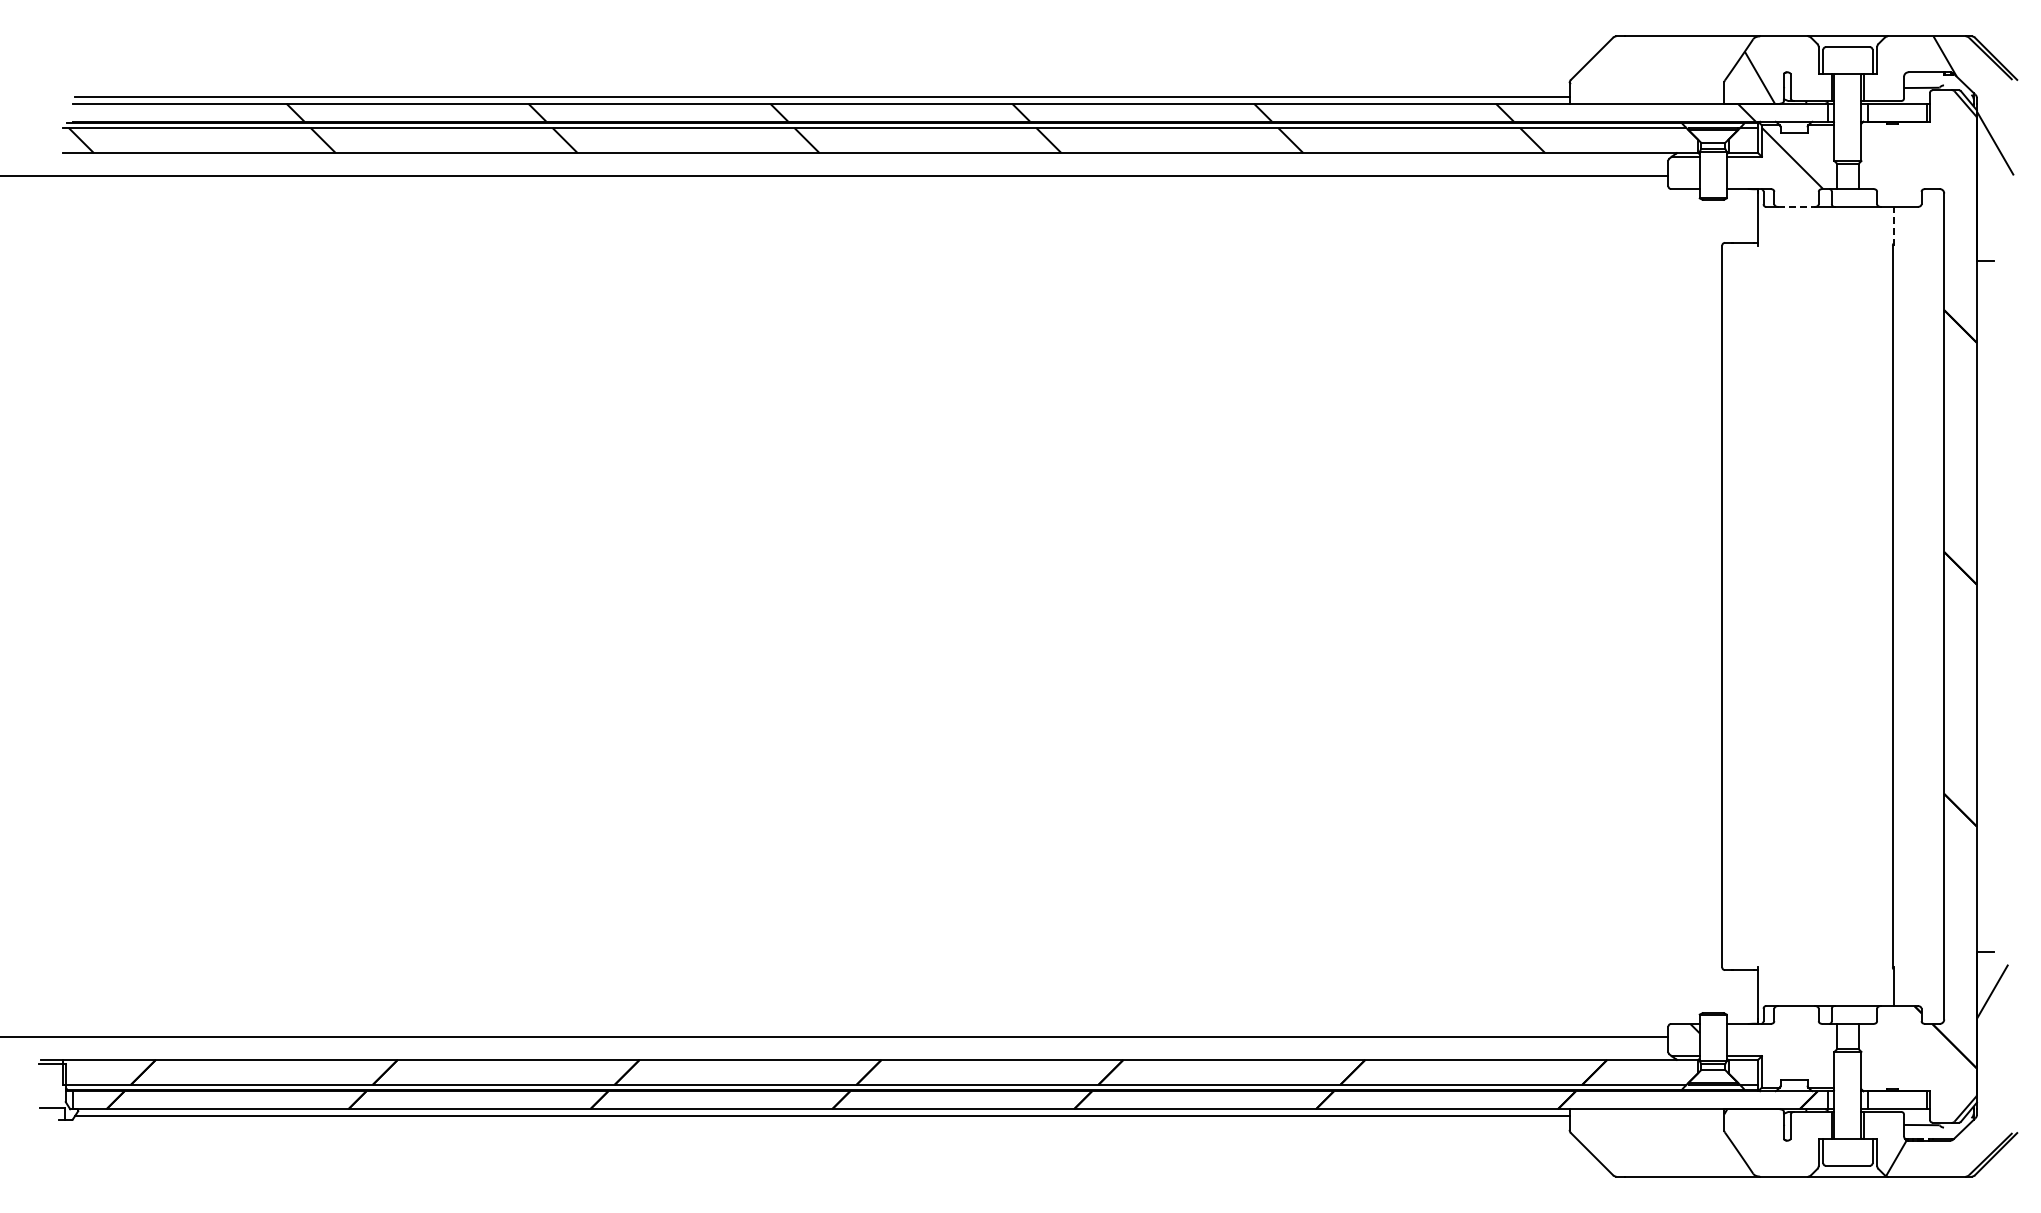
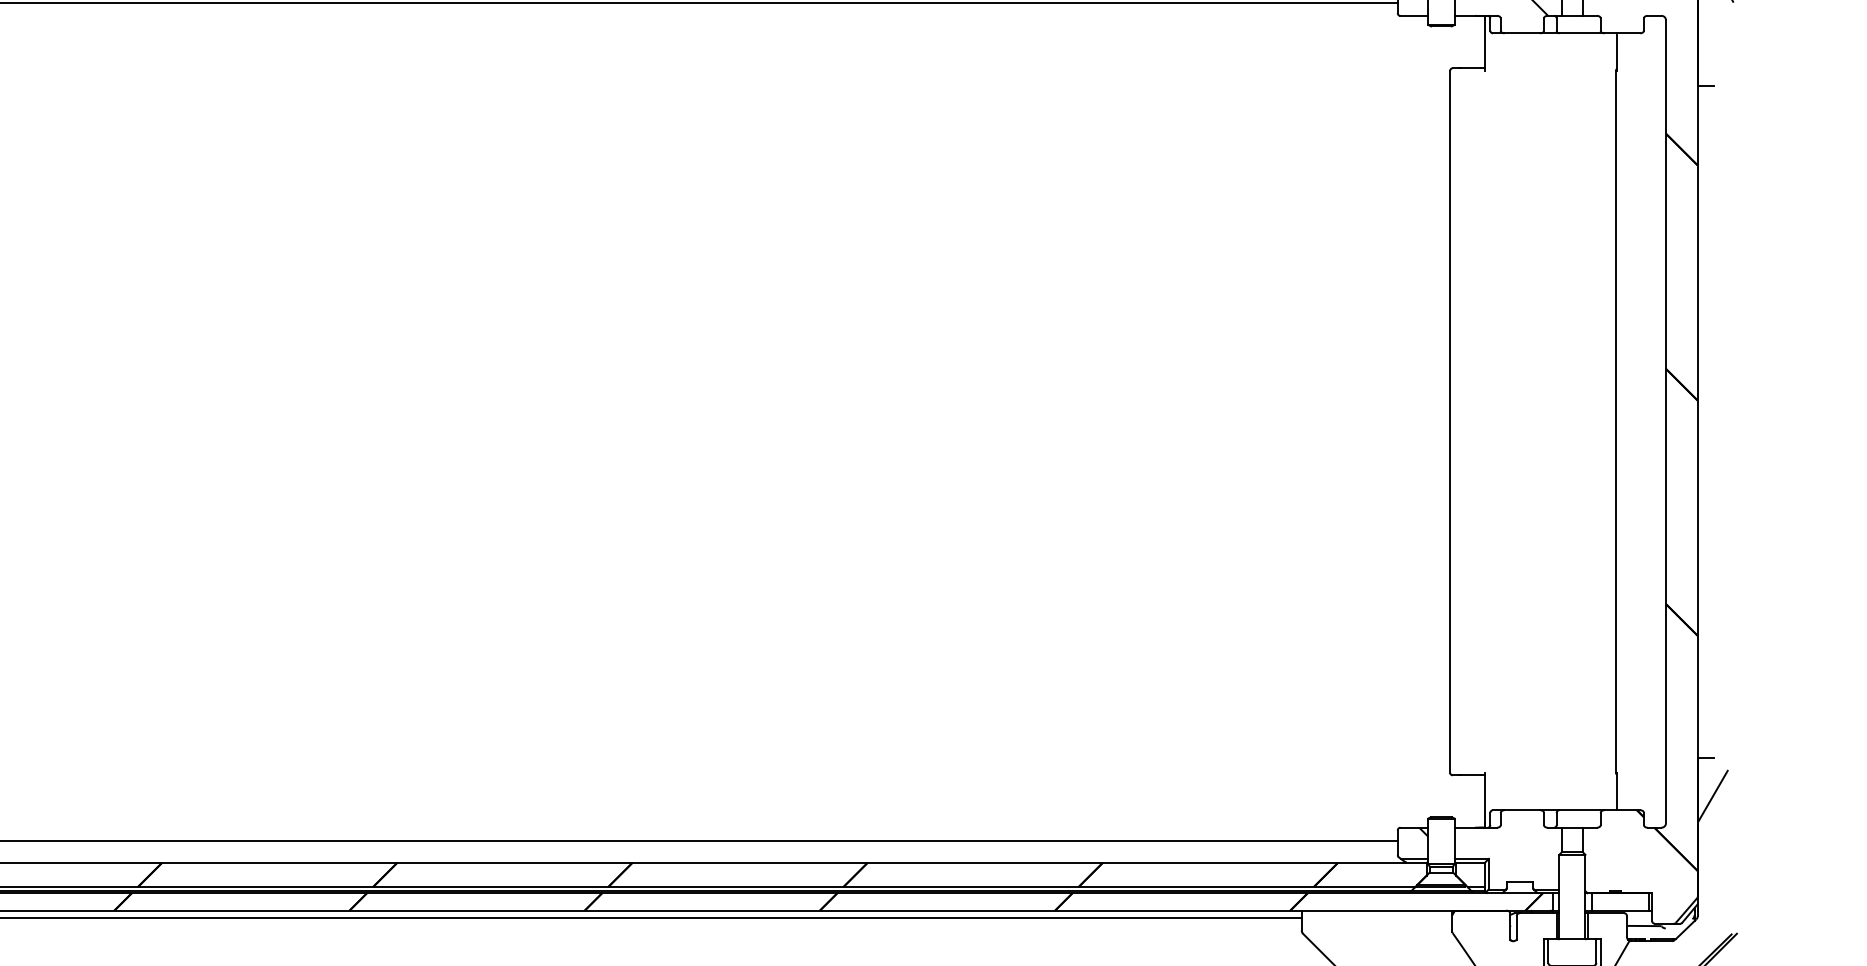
line: (1797, 206) -> (1523, 32), dashed -> solid
line: (1893, 225) -> (1616, 51), dashed -> solid

